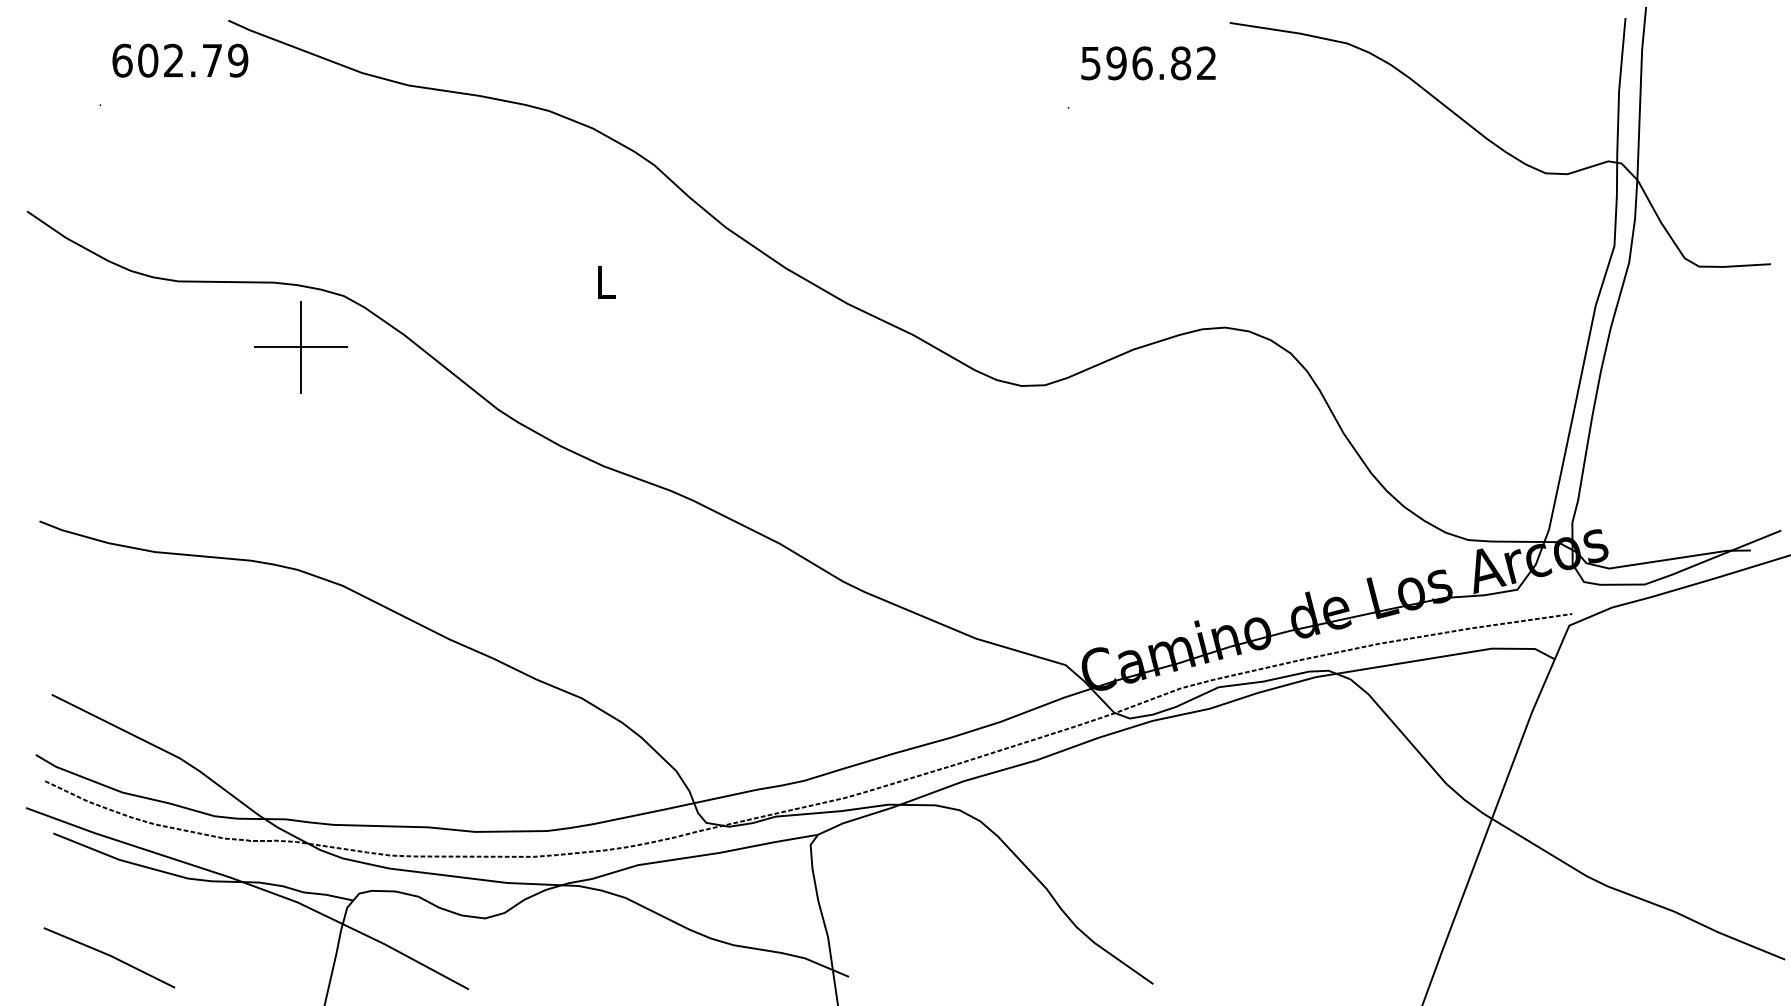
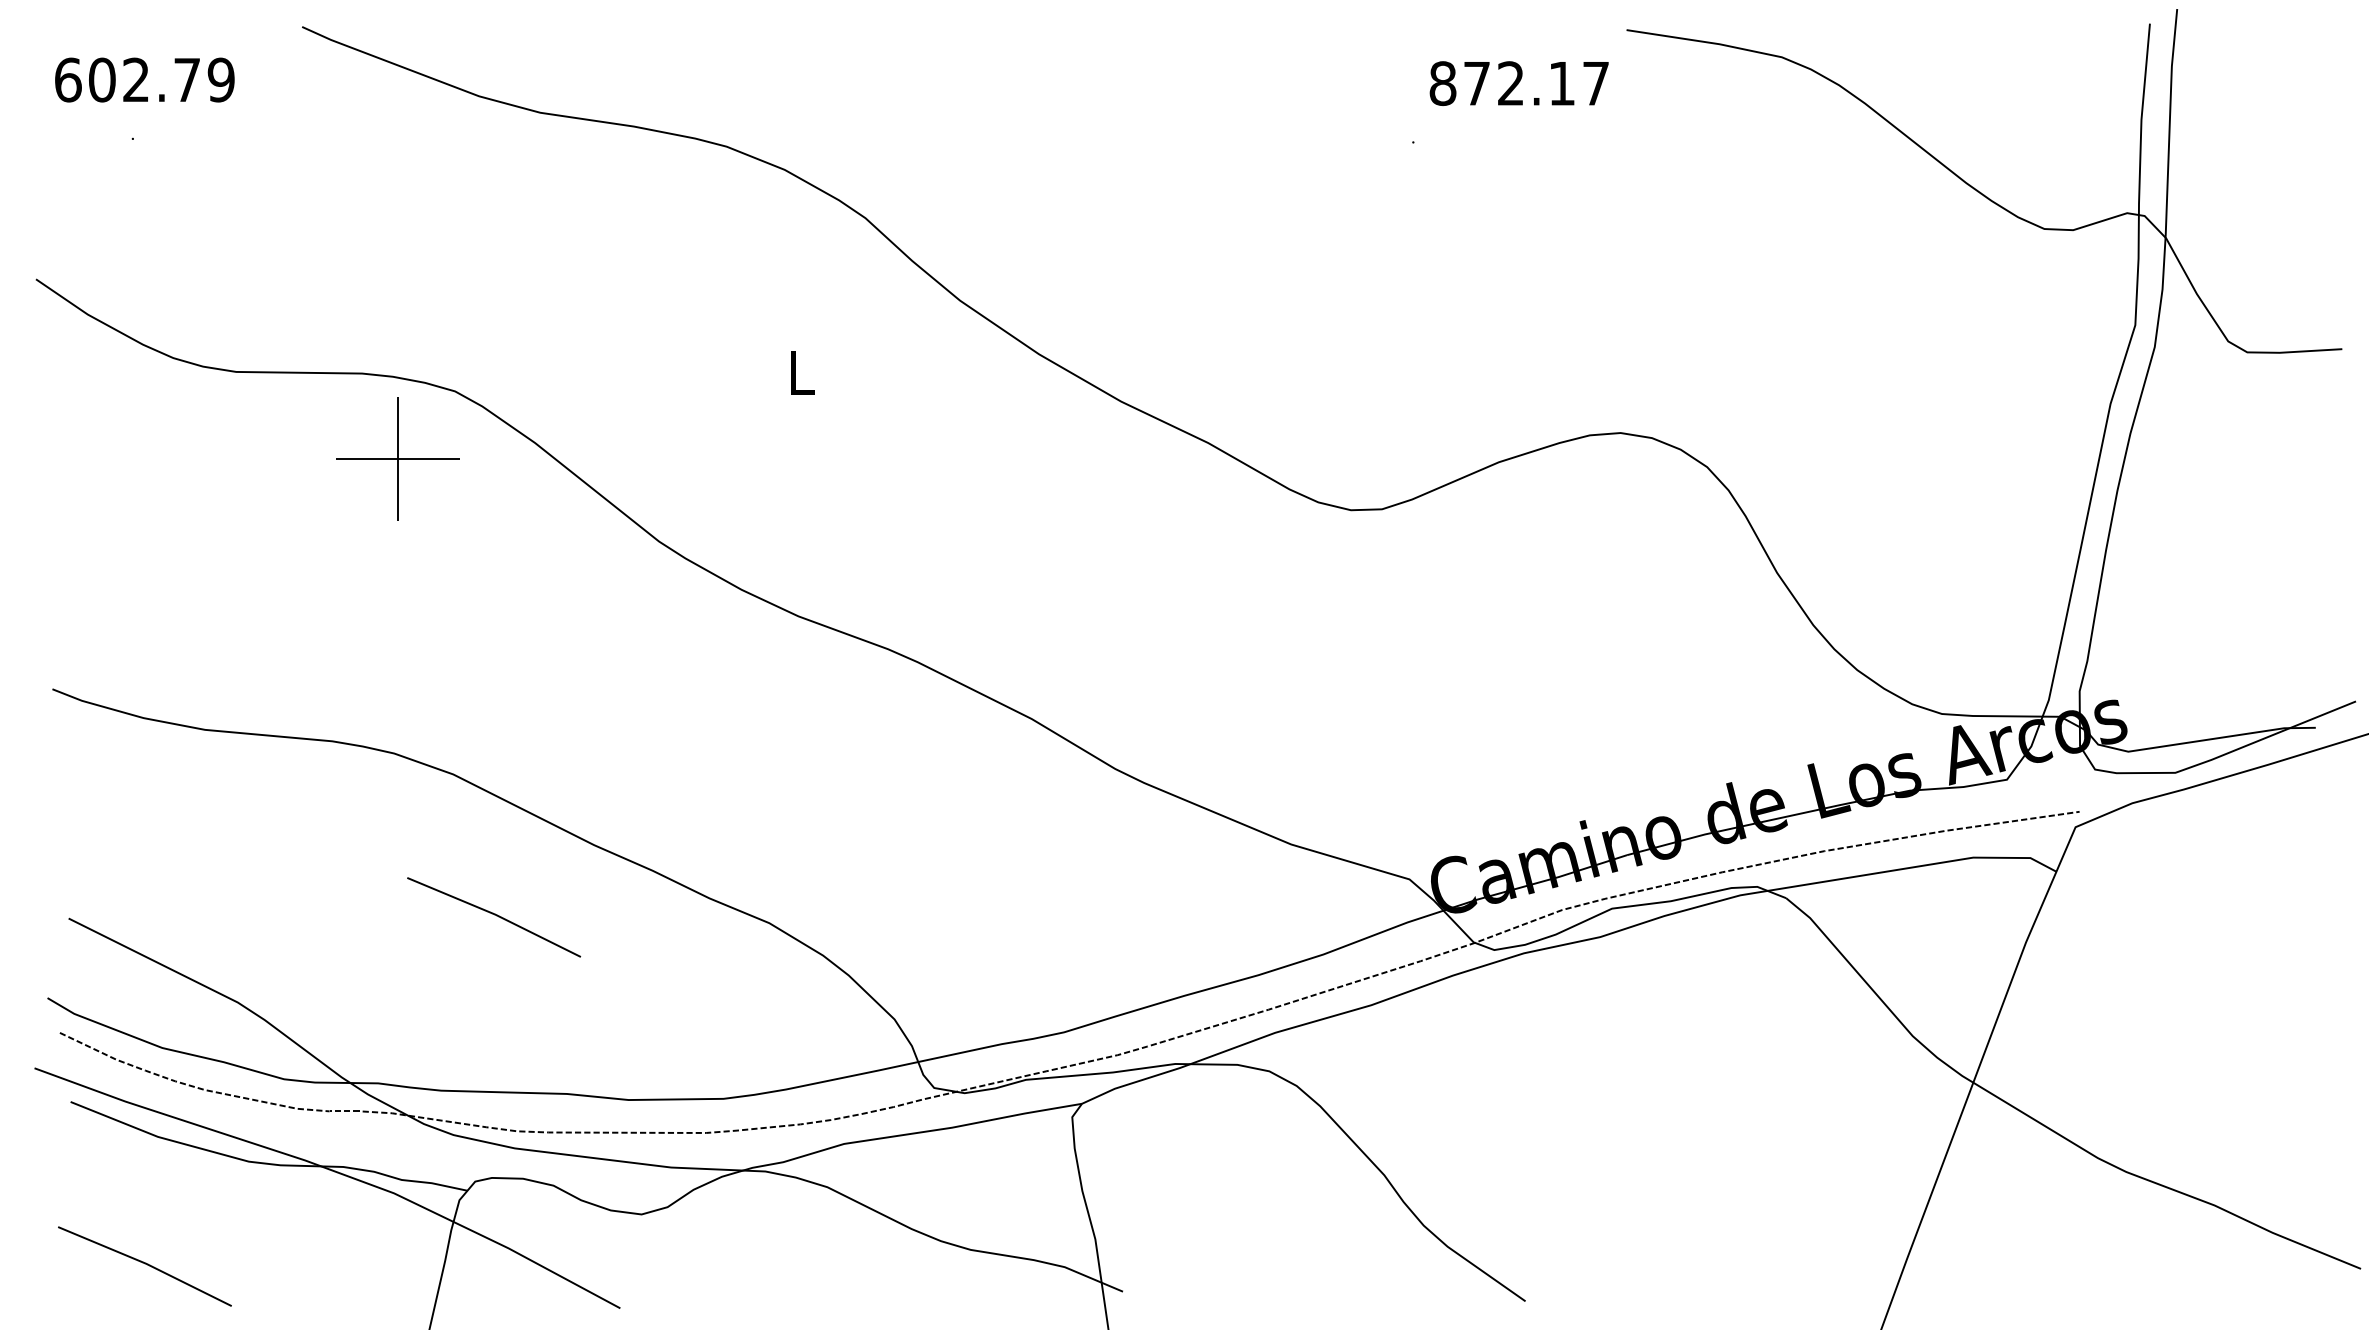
text: (180, 60) -> (145, 79), moved
text: (1148, 63) -> (1519, 83), 596.82 -> 872.17
line: (373, 692) -> (494, 915), added

